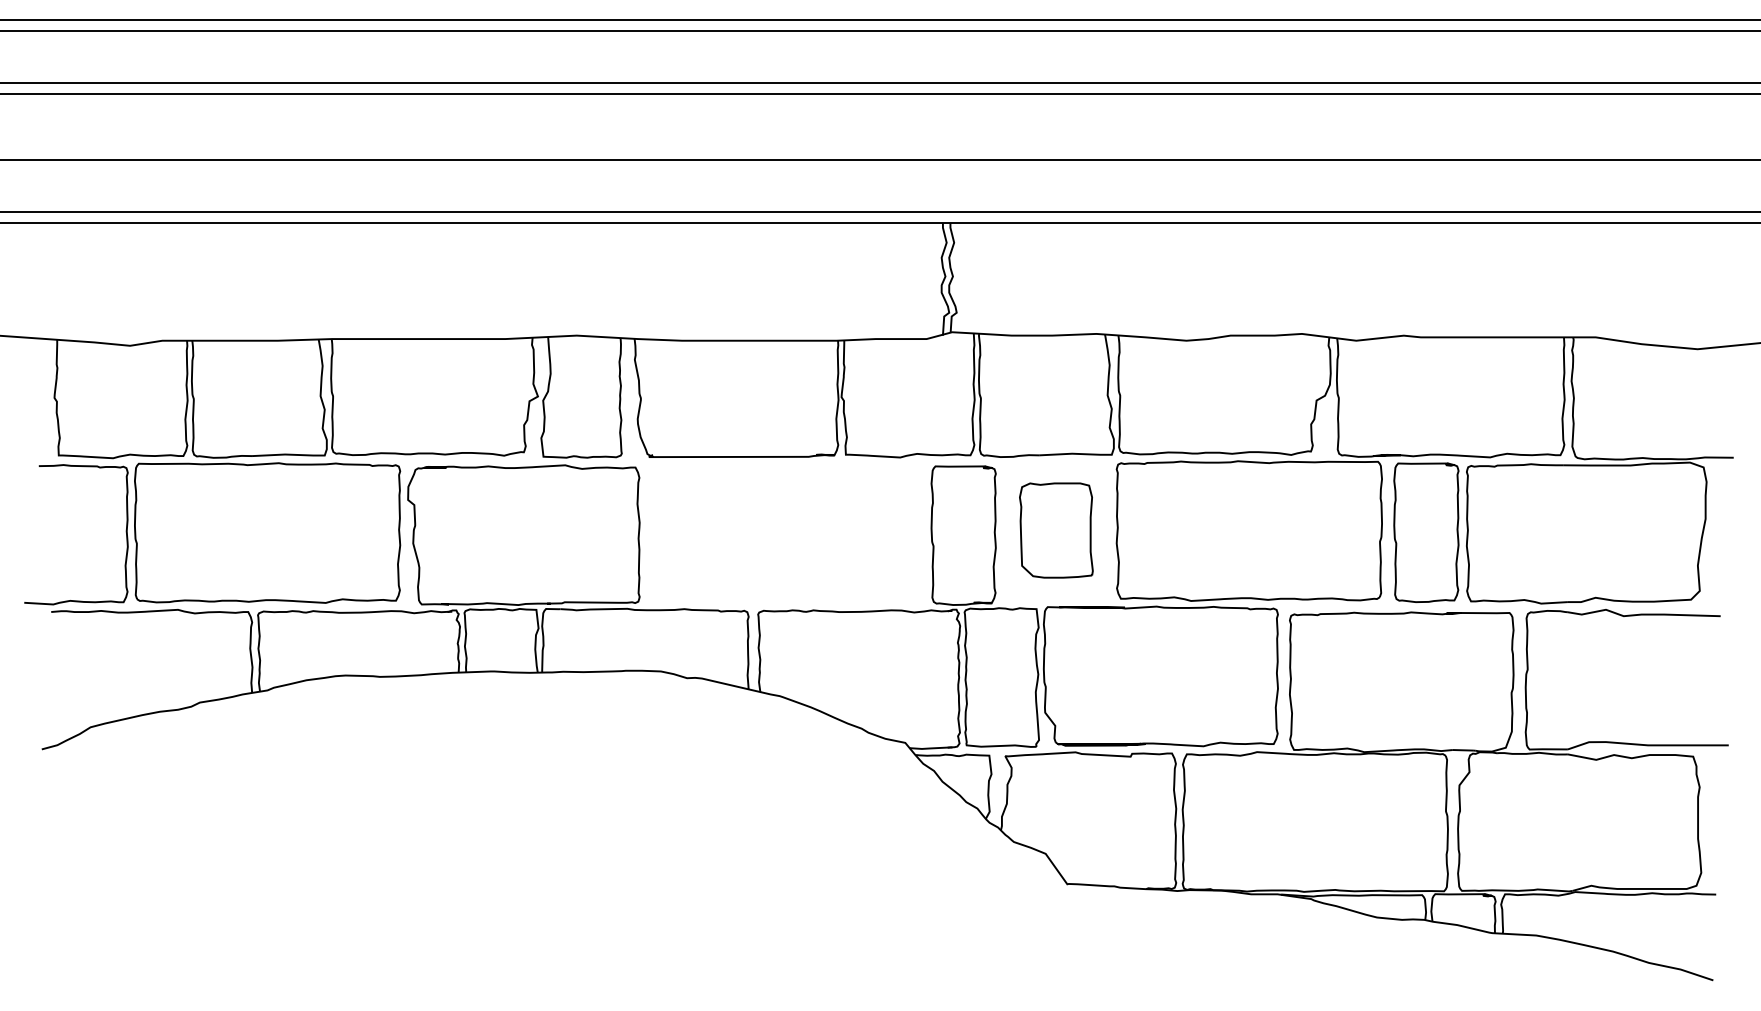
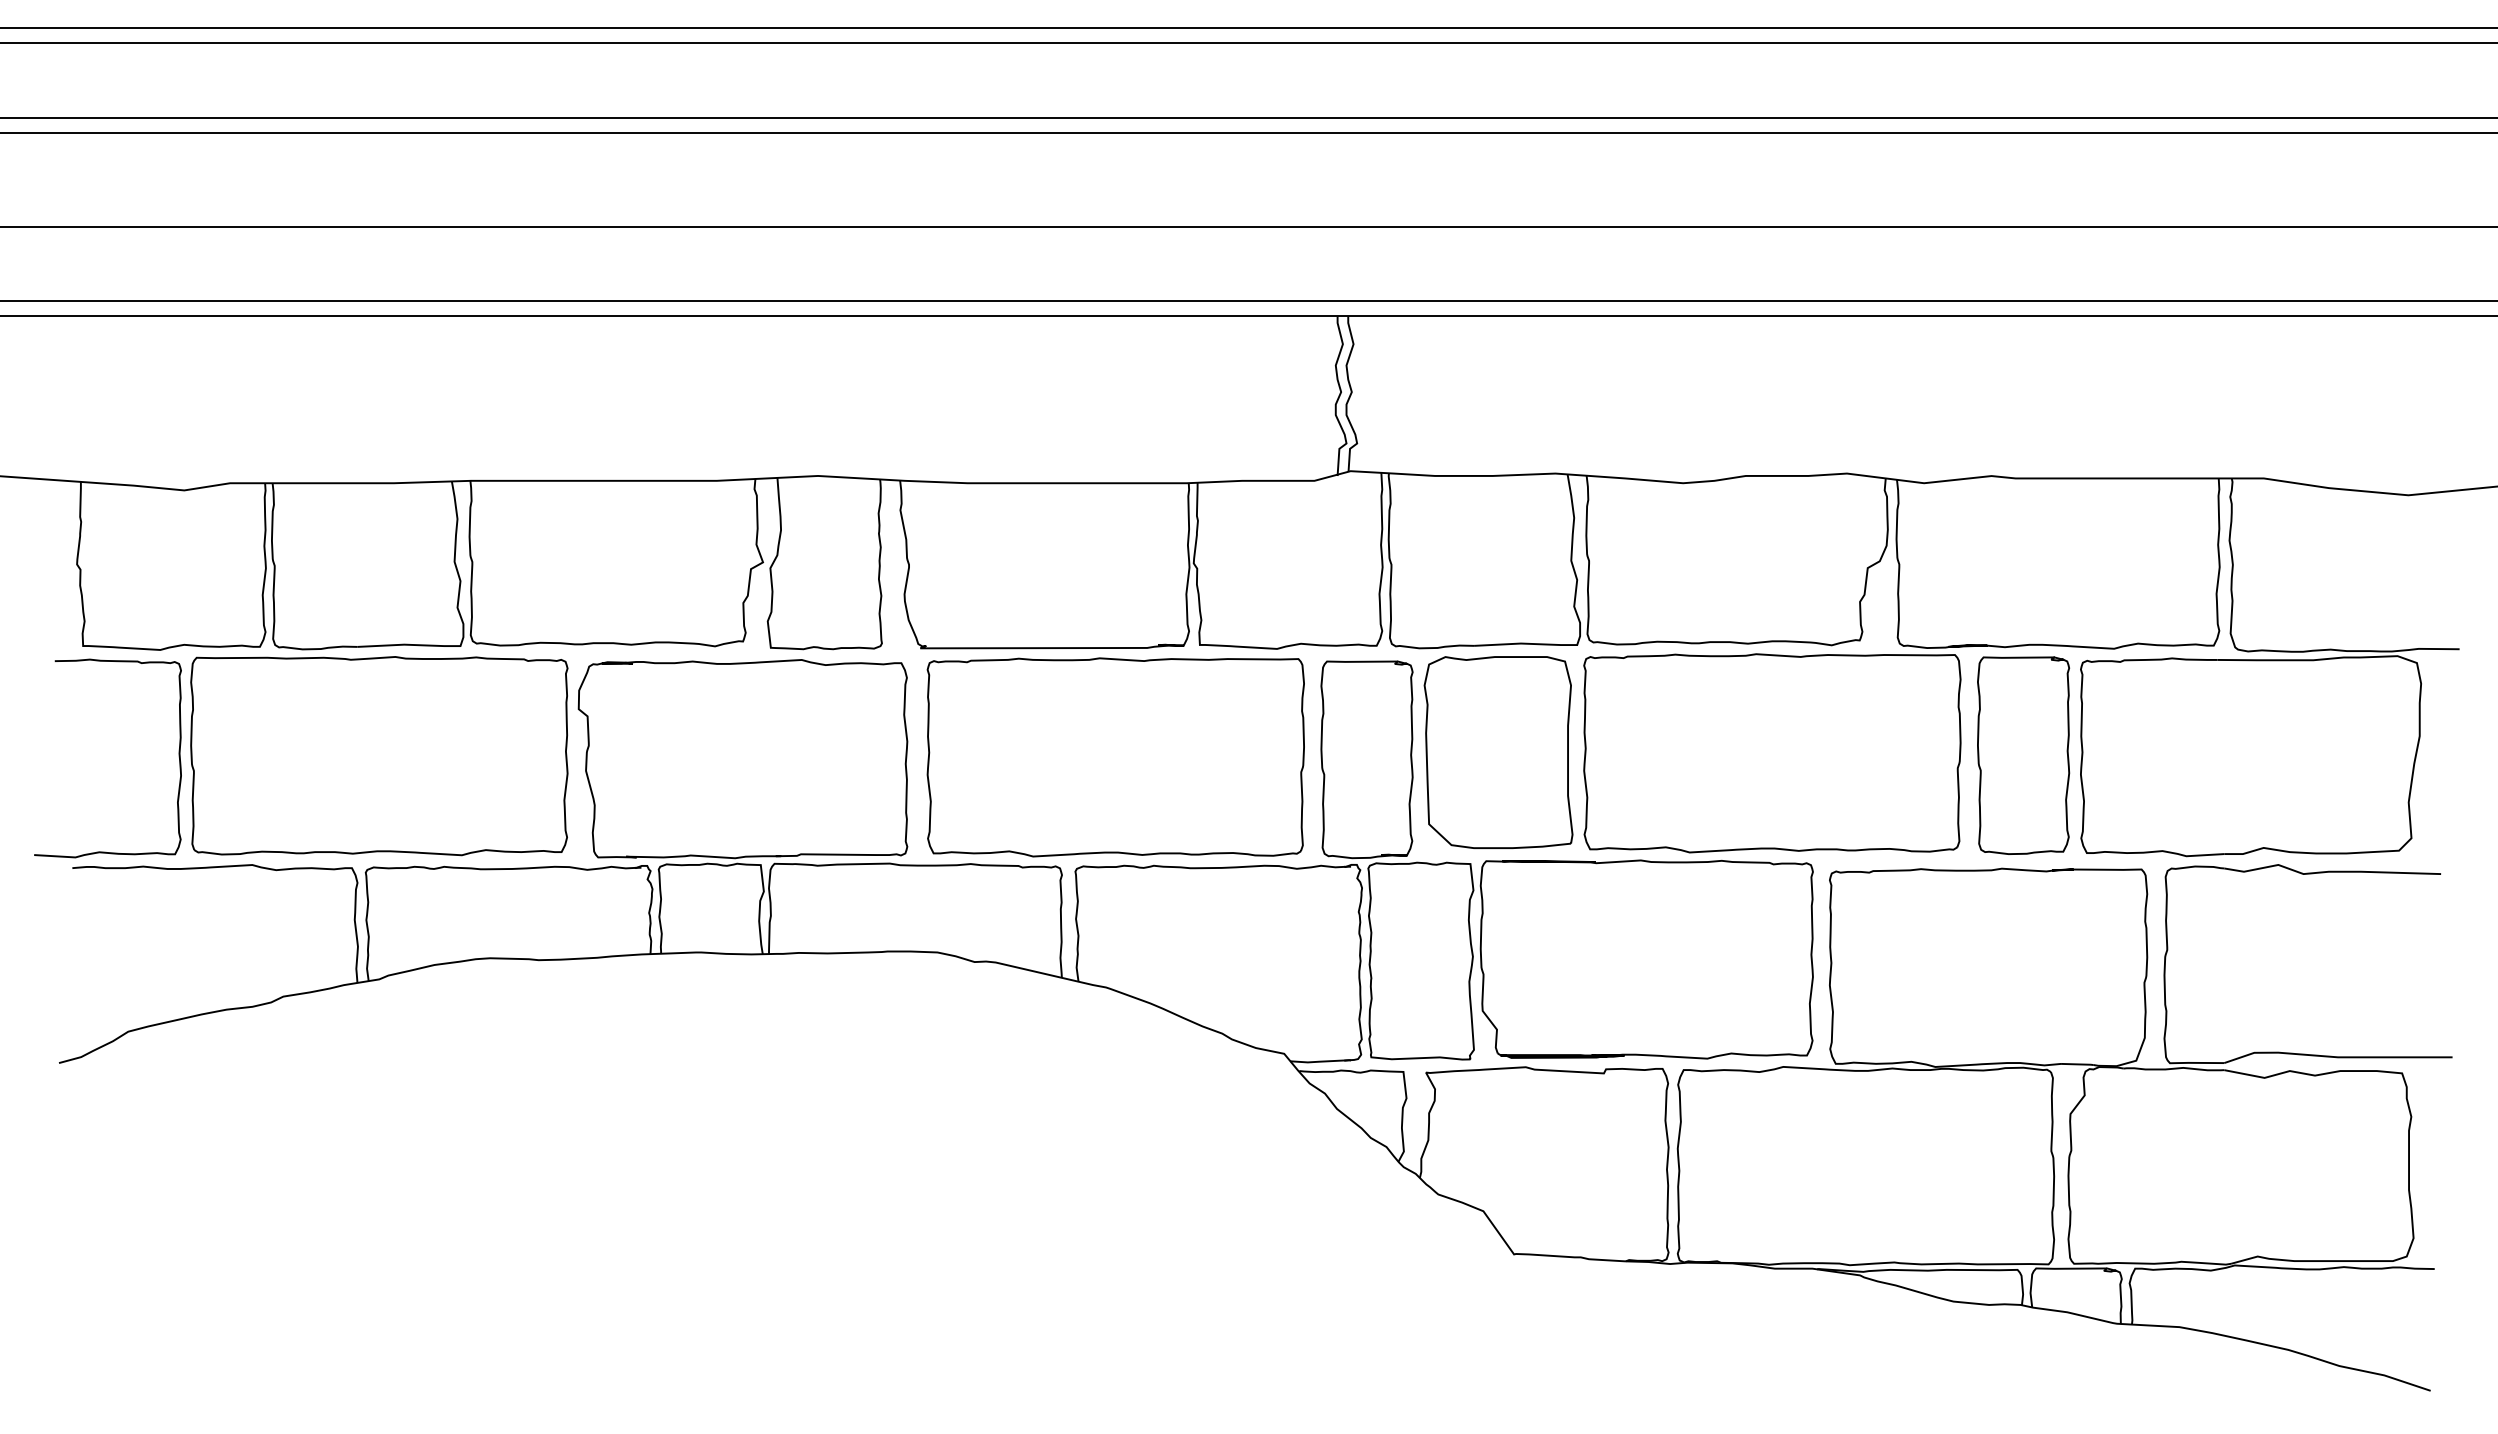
part: (1056, 530) -> (1498, 752), size x1.43
part: (786, 534) -> (1115, 757), added

